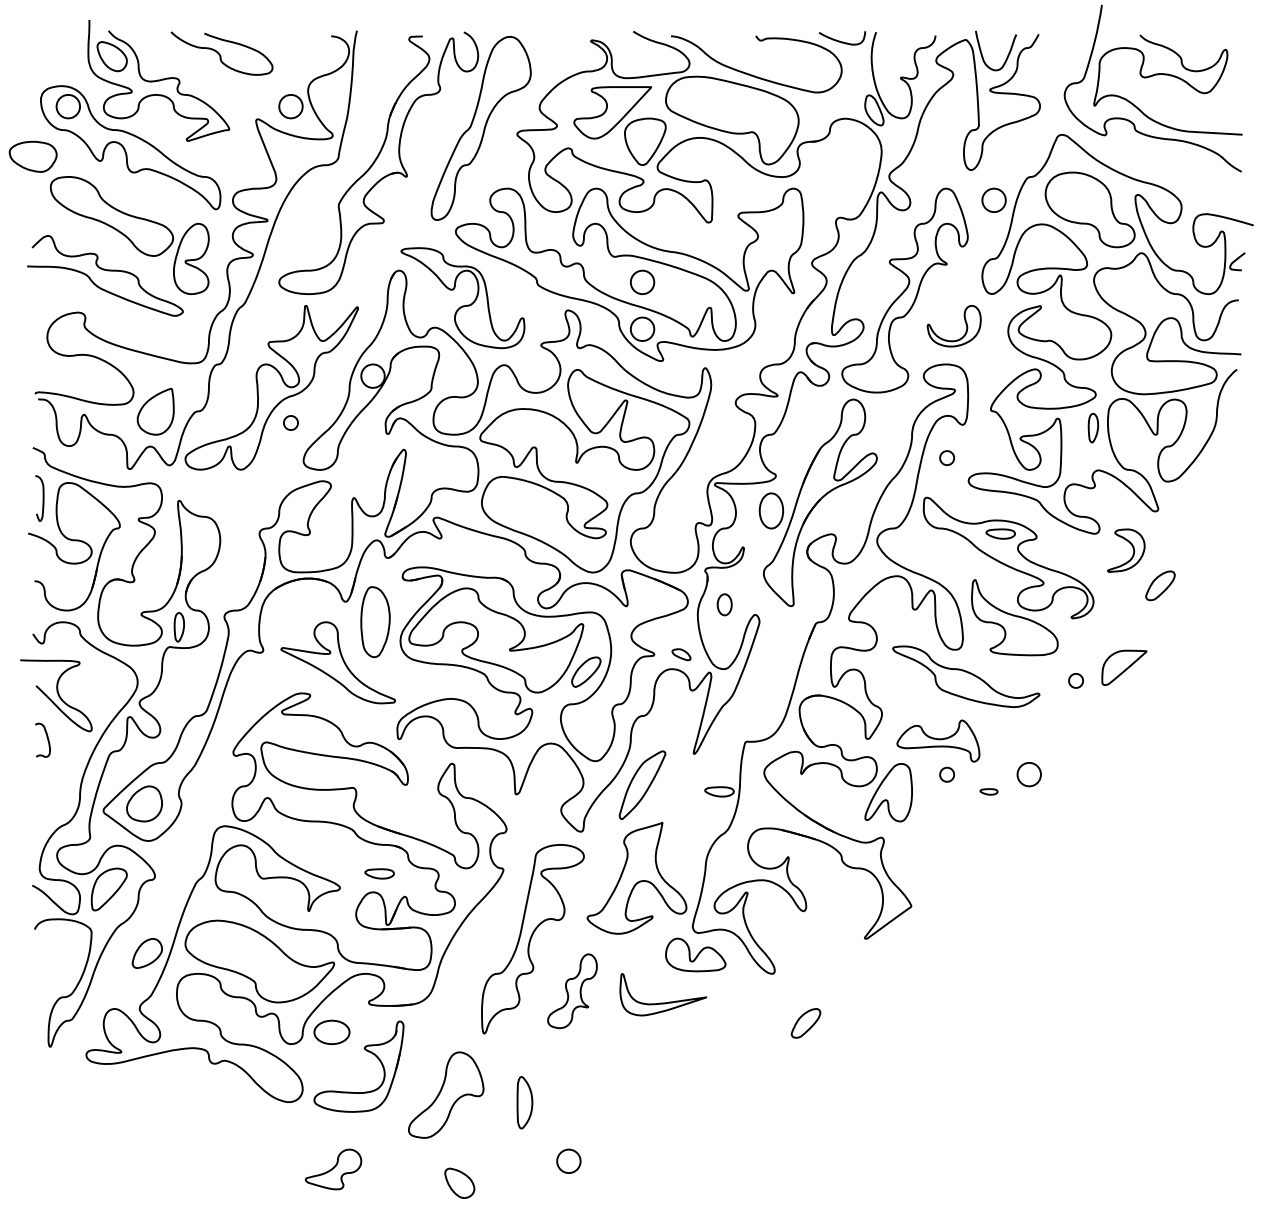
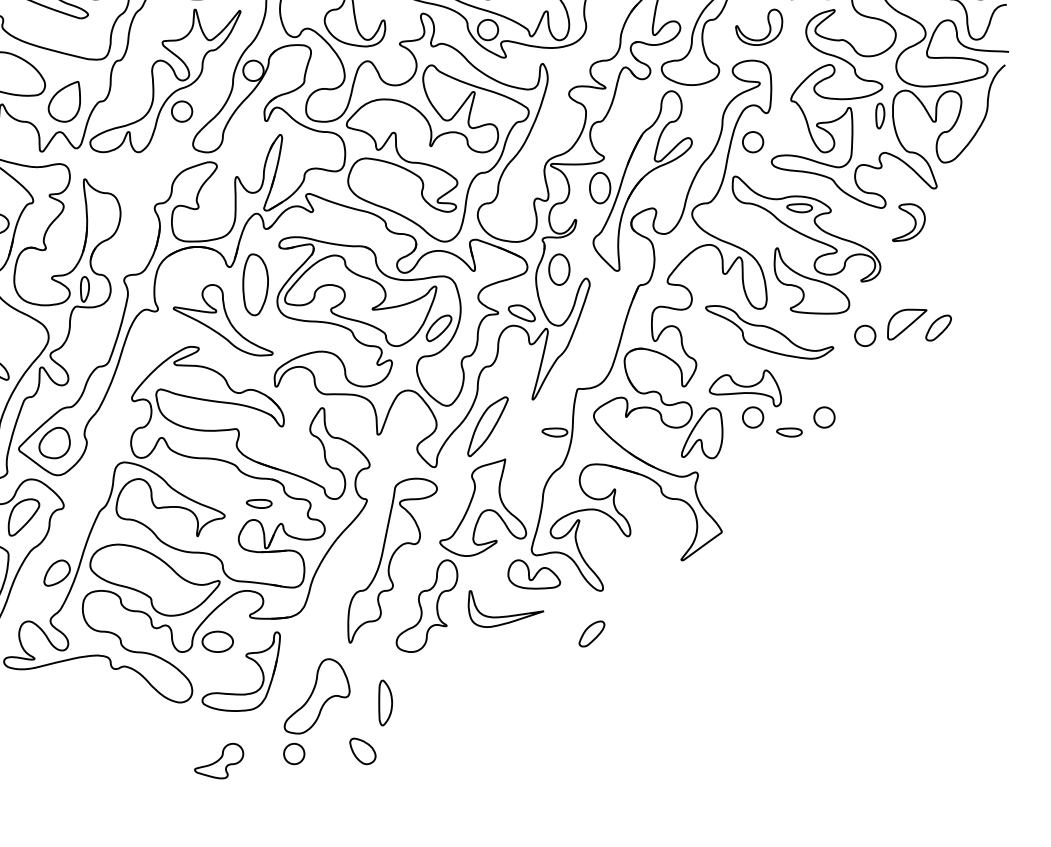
part: (290, 422) -> (181, 111), size x1.67
part: (946, 457) -> (752, 141), size x1.67
part: (1160, 585) -> (938, 327), moved
part: (724, 604) -> (559, 269), size x1.67
part: (681, 654) -> (521, 313), size x1.67
part: (1075, 680) -> (864, 335), size x1.67
part: (946, 774) -> (752, 417), size x1.67
part: (988, 791) -> (789, 432), size x1.67
part: (572, 990) -> (427, 605), size x1.43
part: (805, 1023) -> (591, 634), moved
part: (568, 1160) -> (293, 753), moved
part: (459, 1182) -> (362, 750), moved

